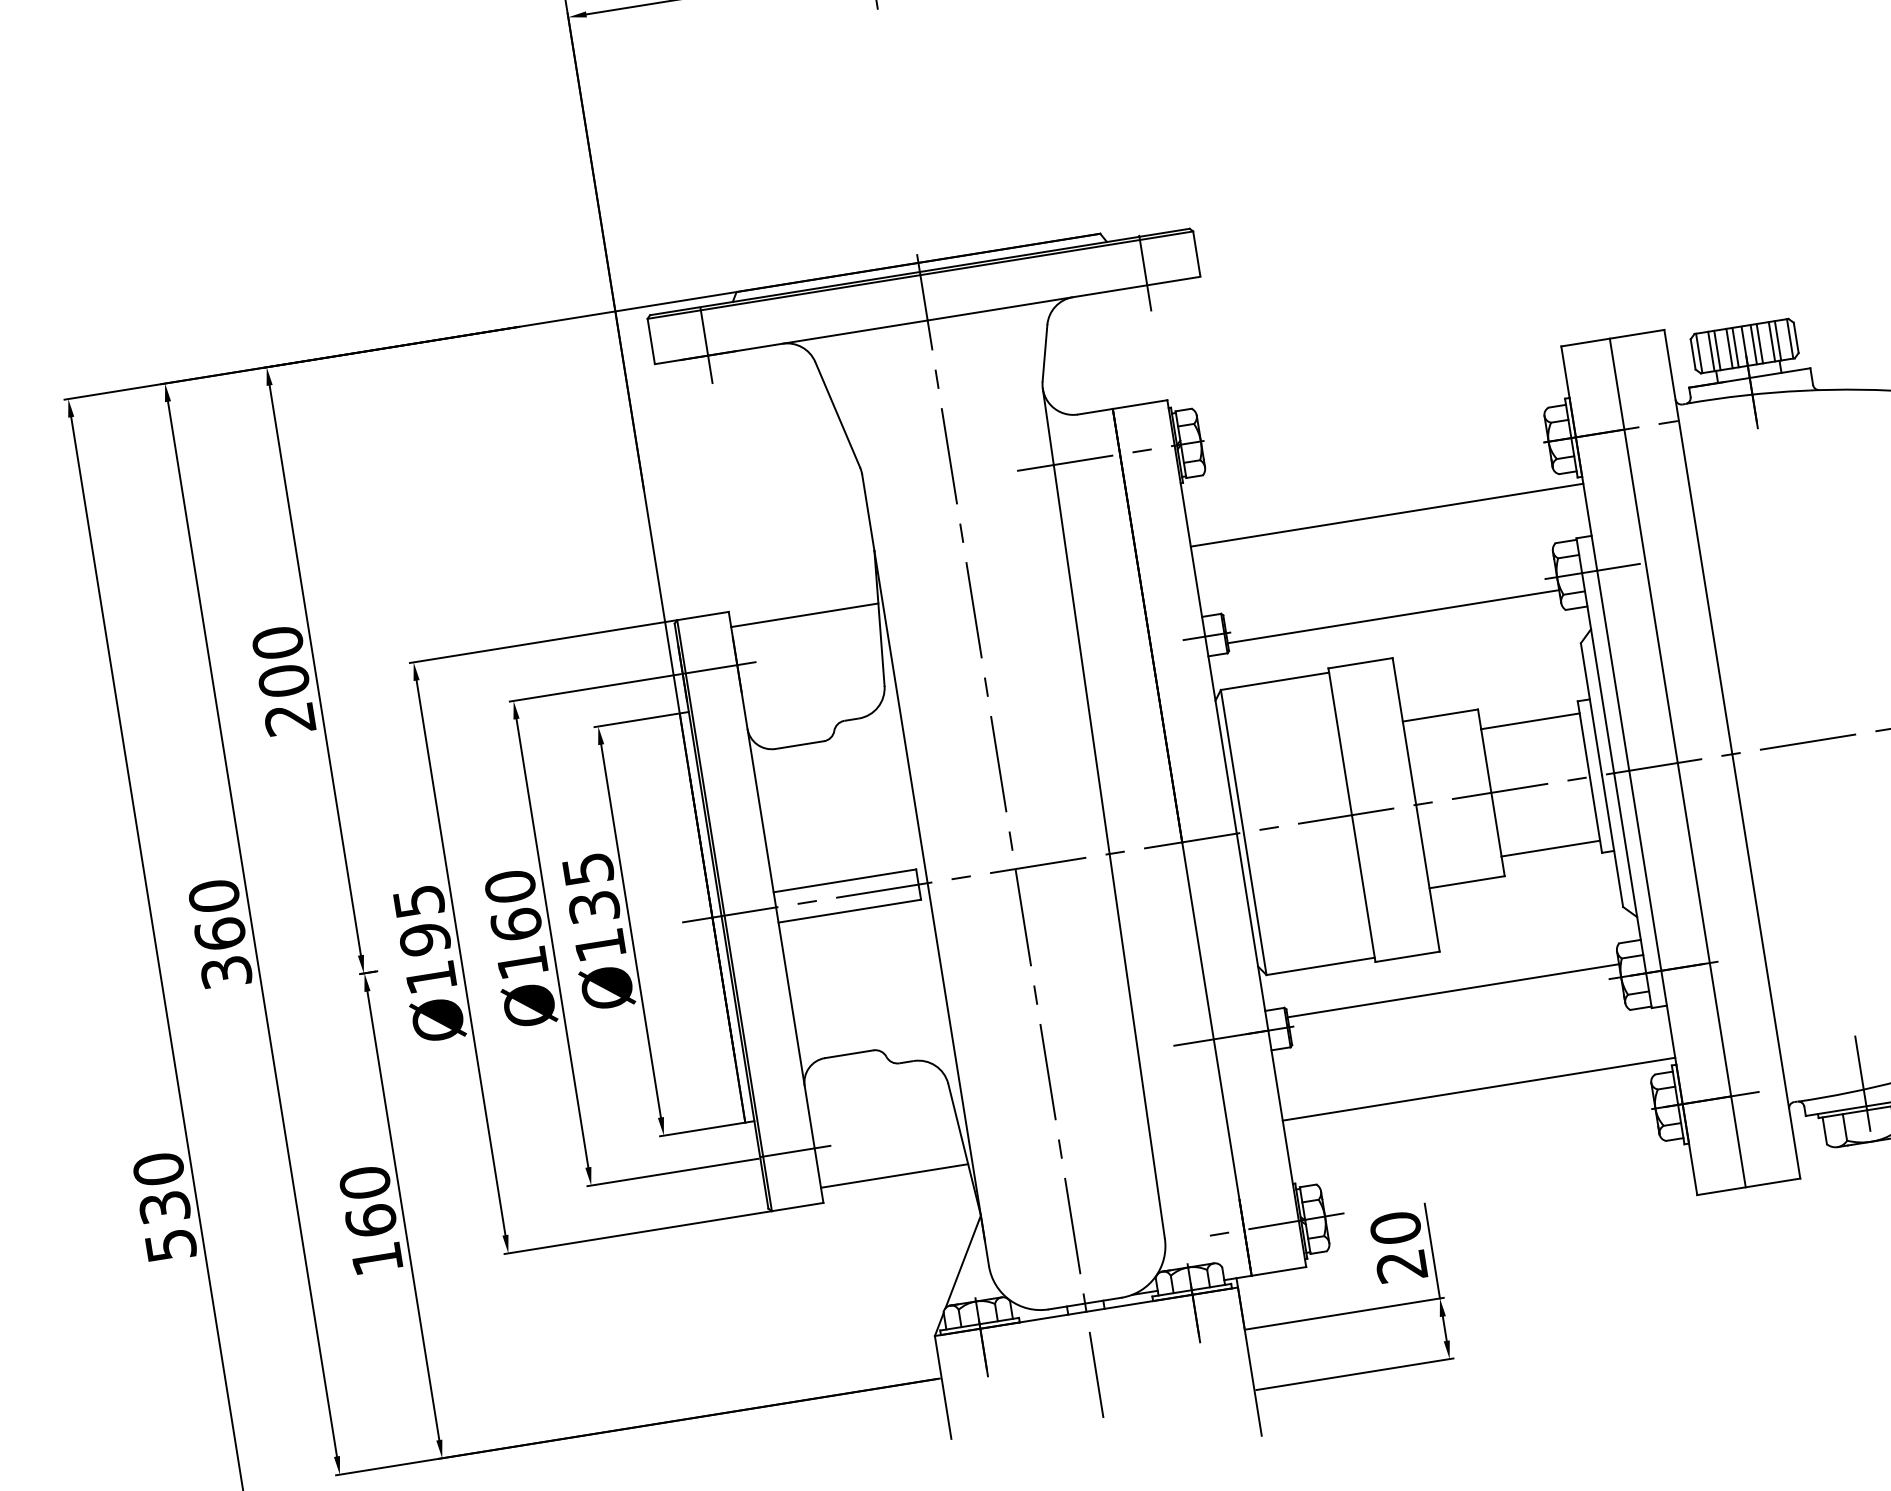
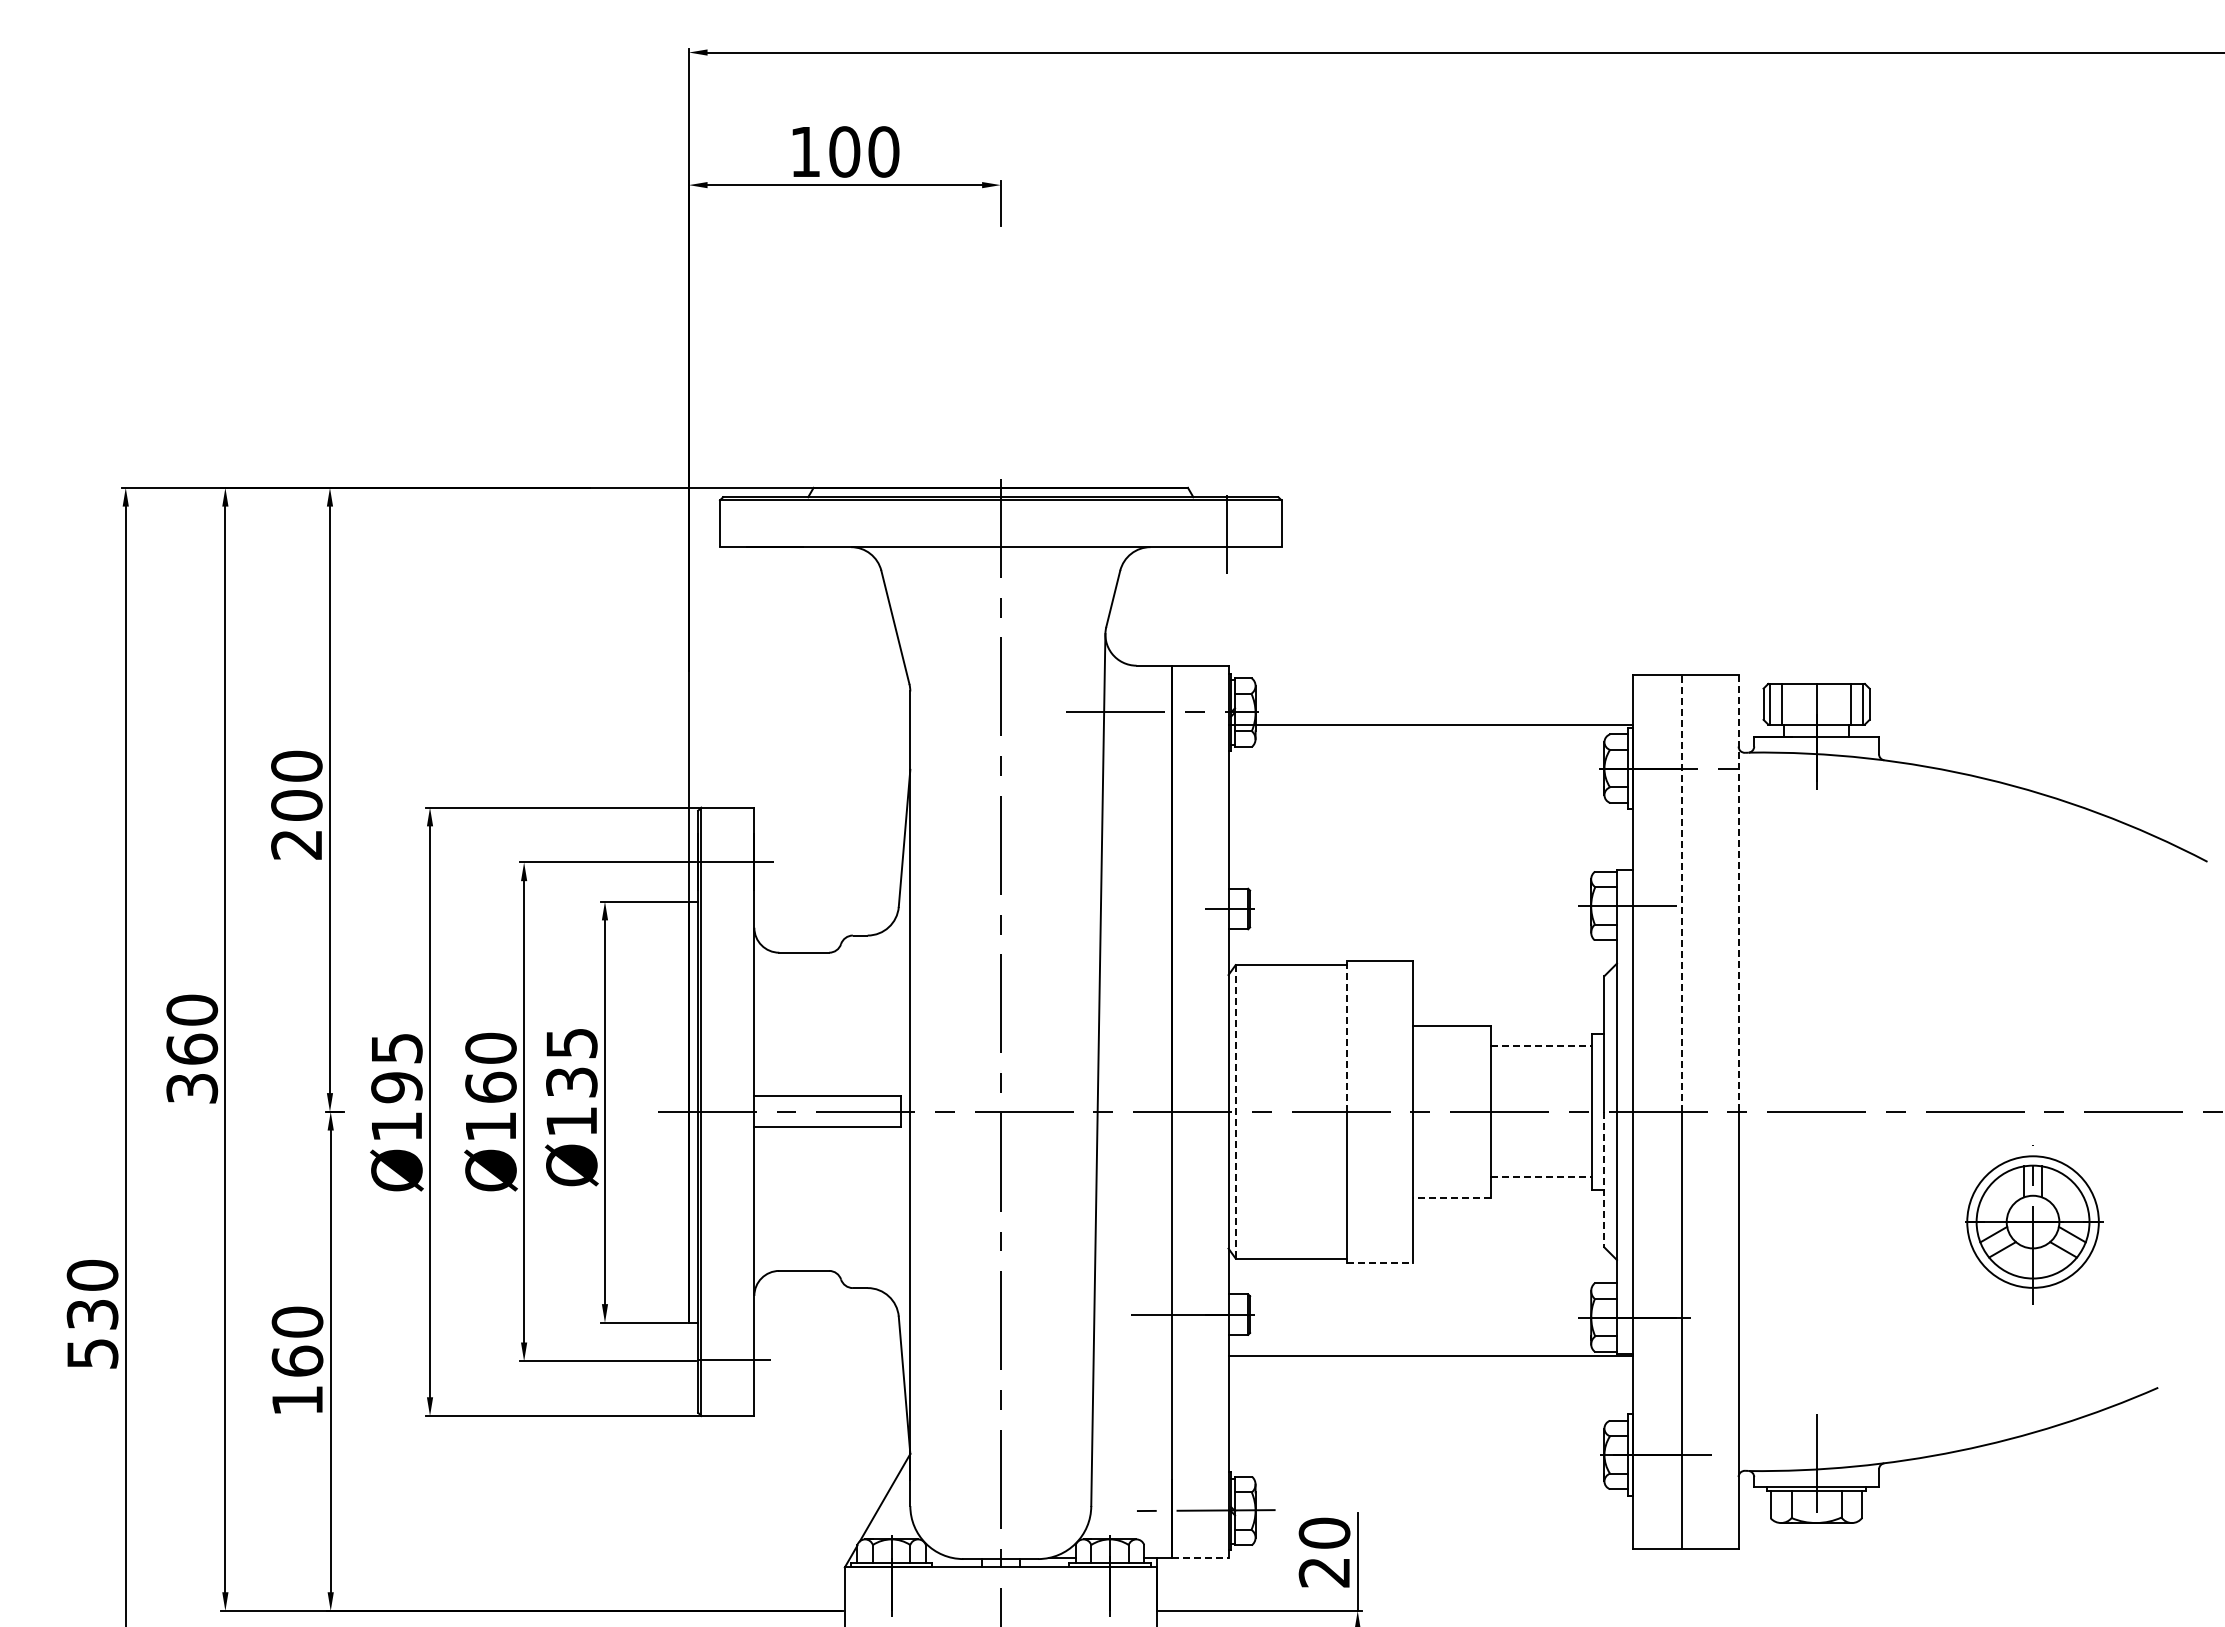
line: (1771, 341) -> (1844, 703), removed
line: (1760, 342) -> (1832, 703), removed
line: (1753, 344) -> (1825, 703), removed
line: (706, 345) -> (774, 536), removed
line: (1735, 346) -> (1807, 703), removed
line: (1729, 347) -> (1801, 703), removed
line: (1717, 349) -> (1788, 703), removed
line: (1387, 515) -> (1430, 725), moved
line: (1698, 542) -> (1738, 893), solid -> dashed
line: (1643, 549) -> (1682, 892), solid -> dashed
line: (804, 615) -> (829, 823), removed
line: (1393, 616) -> (1420, 919), removed
line: (1530, 721) -> (1541, 1046), solid -> dashed
line: (1340, 741) -> (1347, 1036), solid -> dashed
line: (1243, 832) -> (1235, 1111), solid -> dashed
line: (1612, 840) -> (1604, 1179), solid -> dashed
line: (1551, 848) -> (1541, 1177), solid -> dashed
line: (1466, 882) -> (1451, 1197), solid -> dashed
line: (1407, 956) -> (1380, 1262), solid -> dashed
line: (1453, 990) -> (1420, 1304), removed
line: (1479, 1089) -> (1430, 1356), moved
line: (894, 1176) -> (829, 1400), removed
line: (1278, 1270) -> (1200, 1557), solid -> dashed

